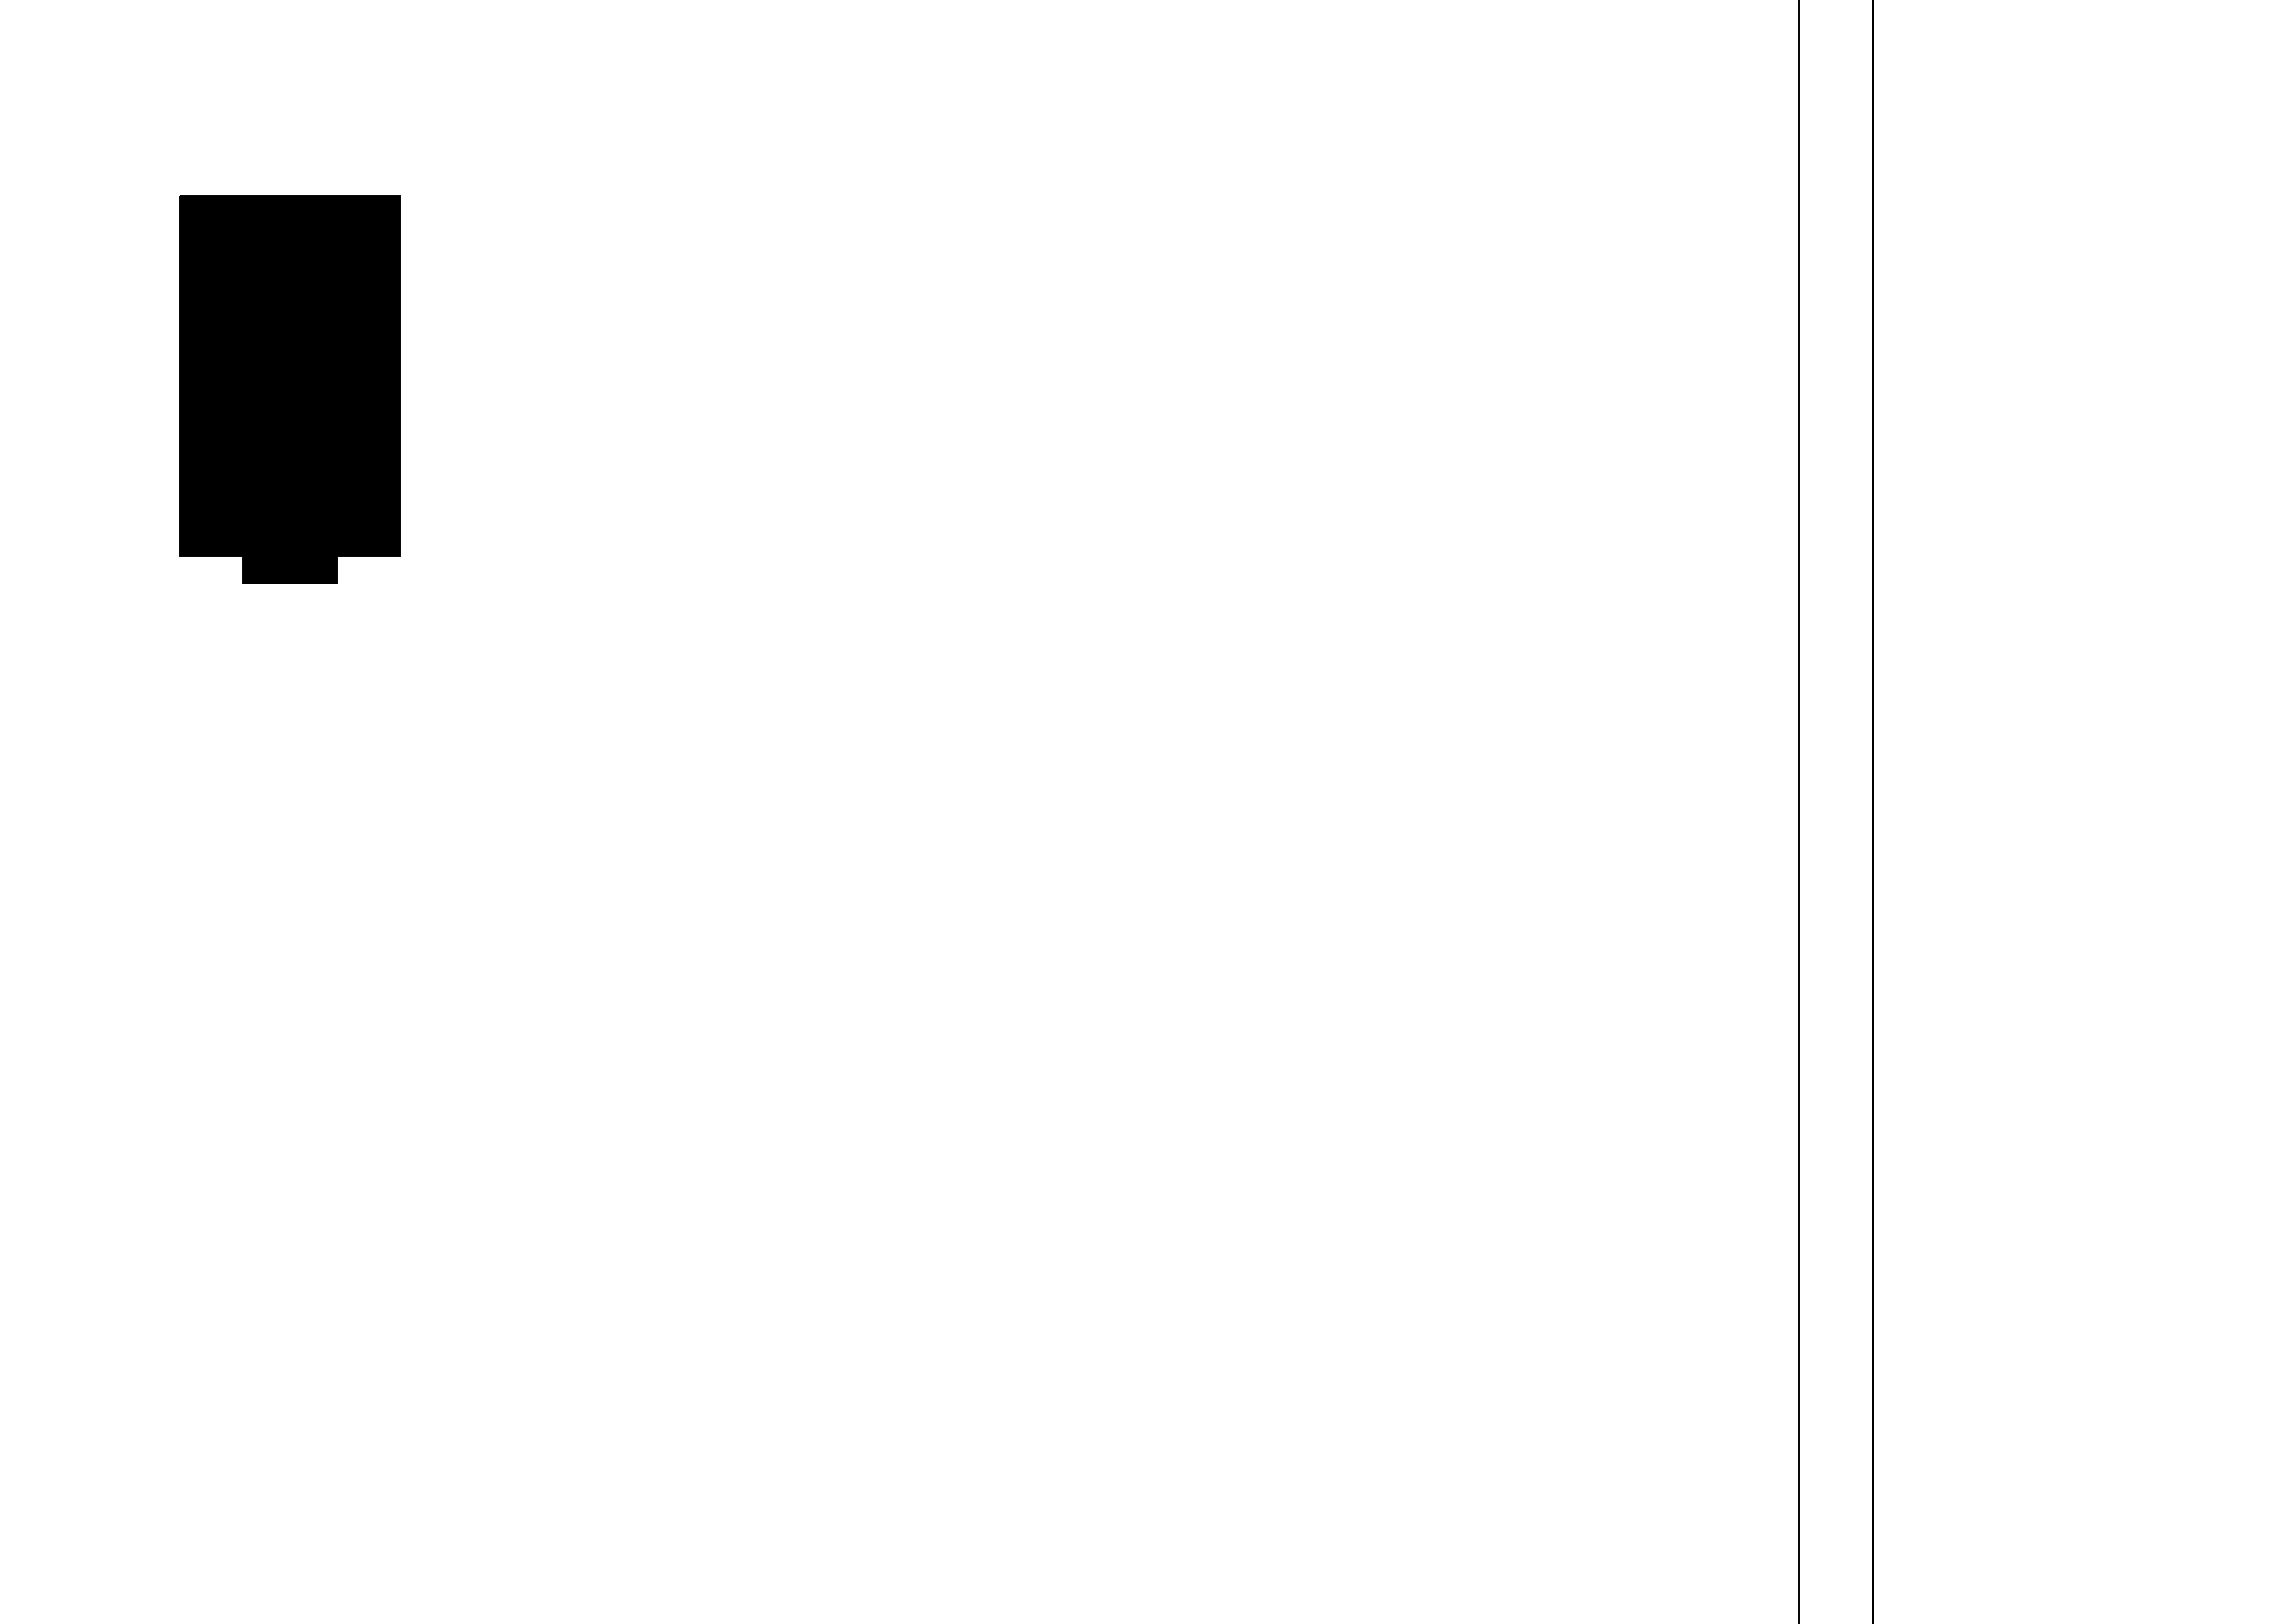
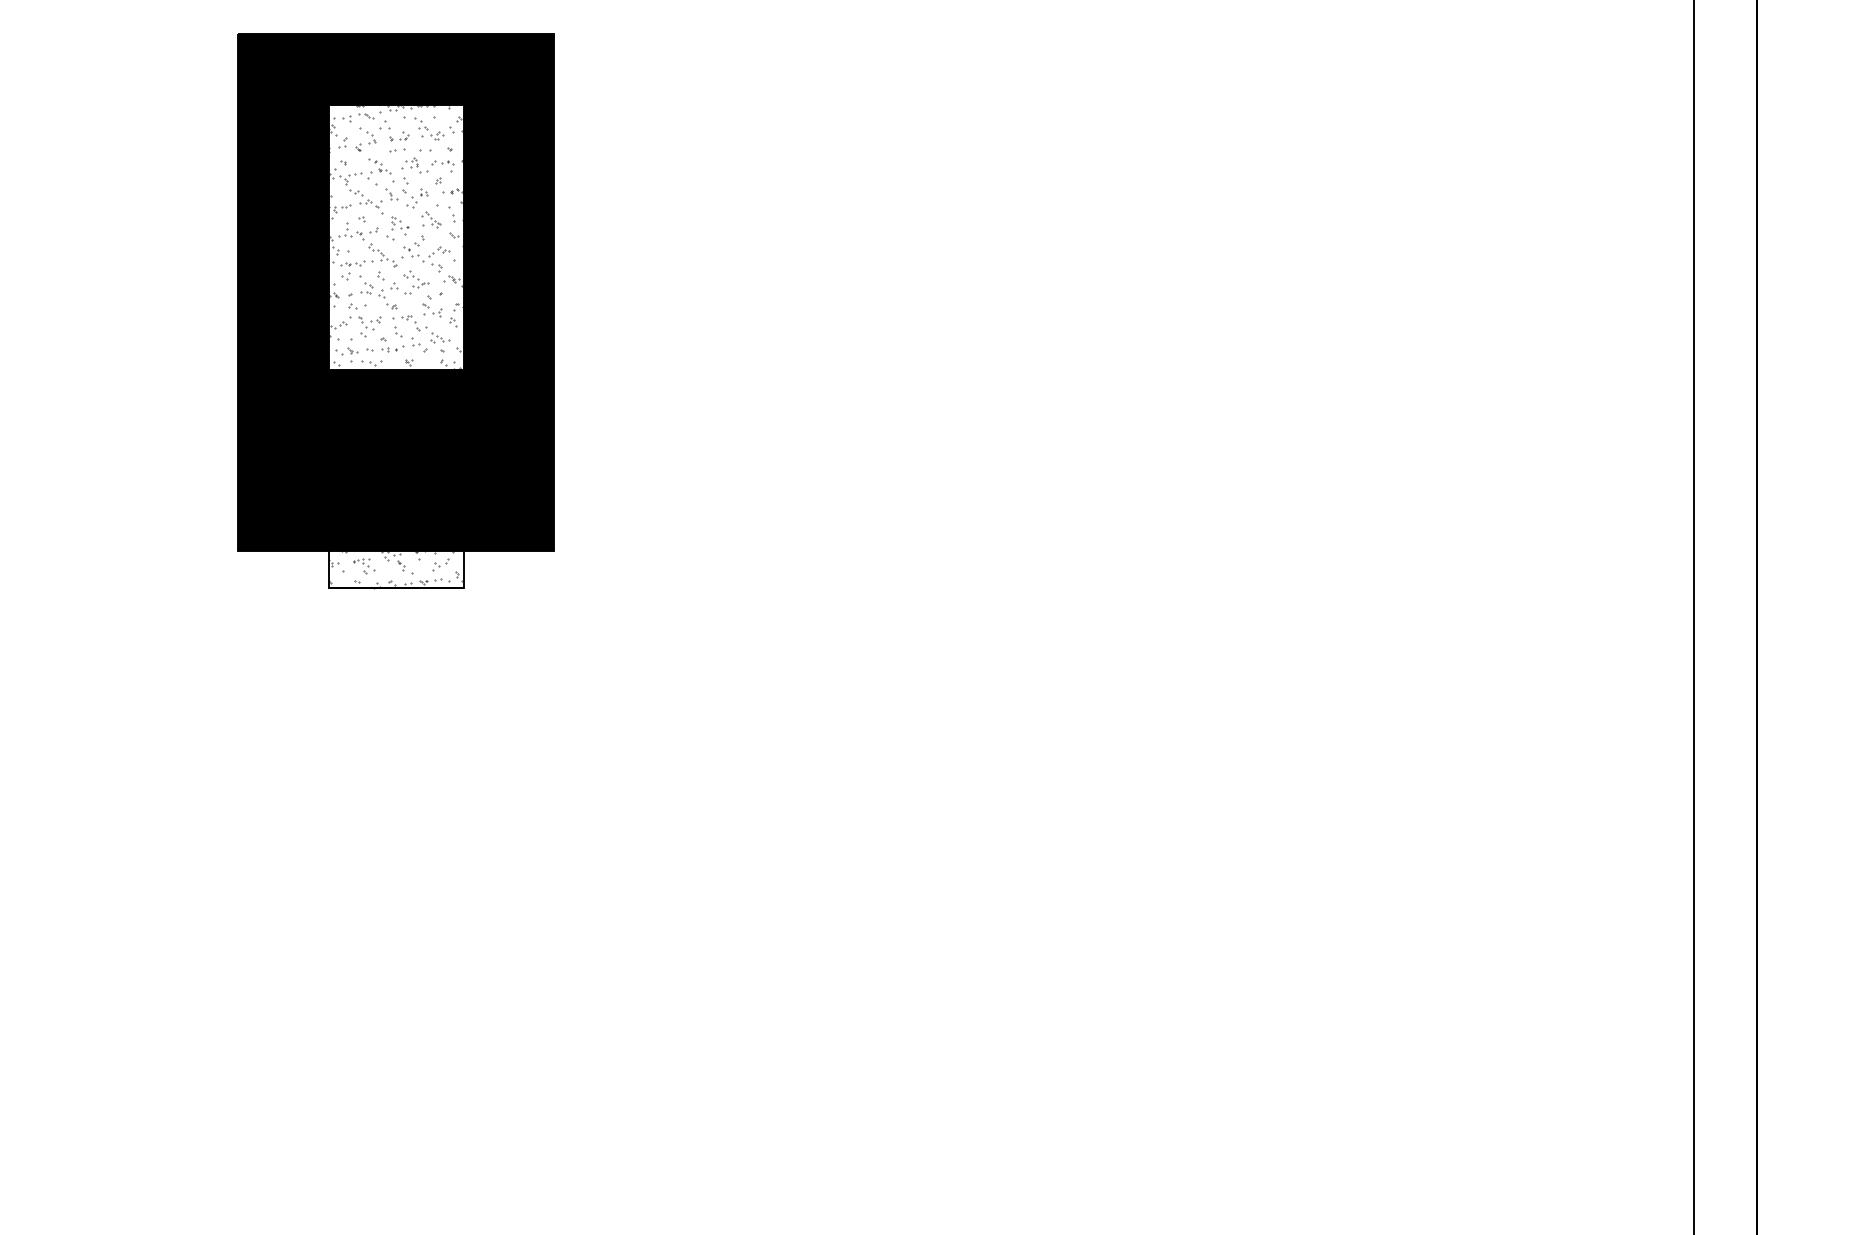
part: (289, 389) -> (395, 311), size x1.67

